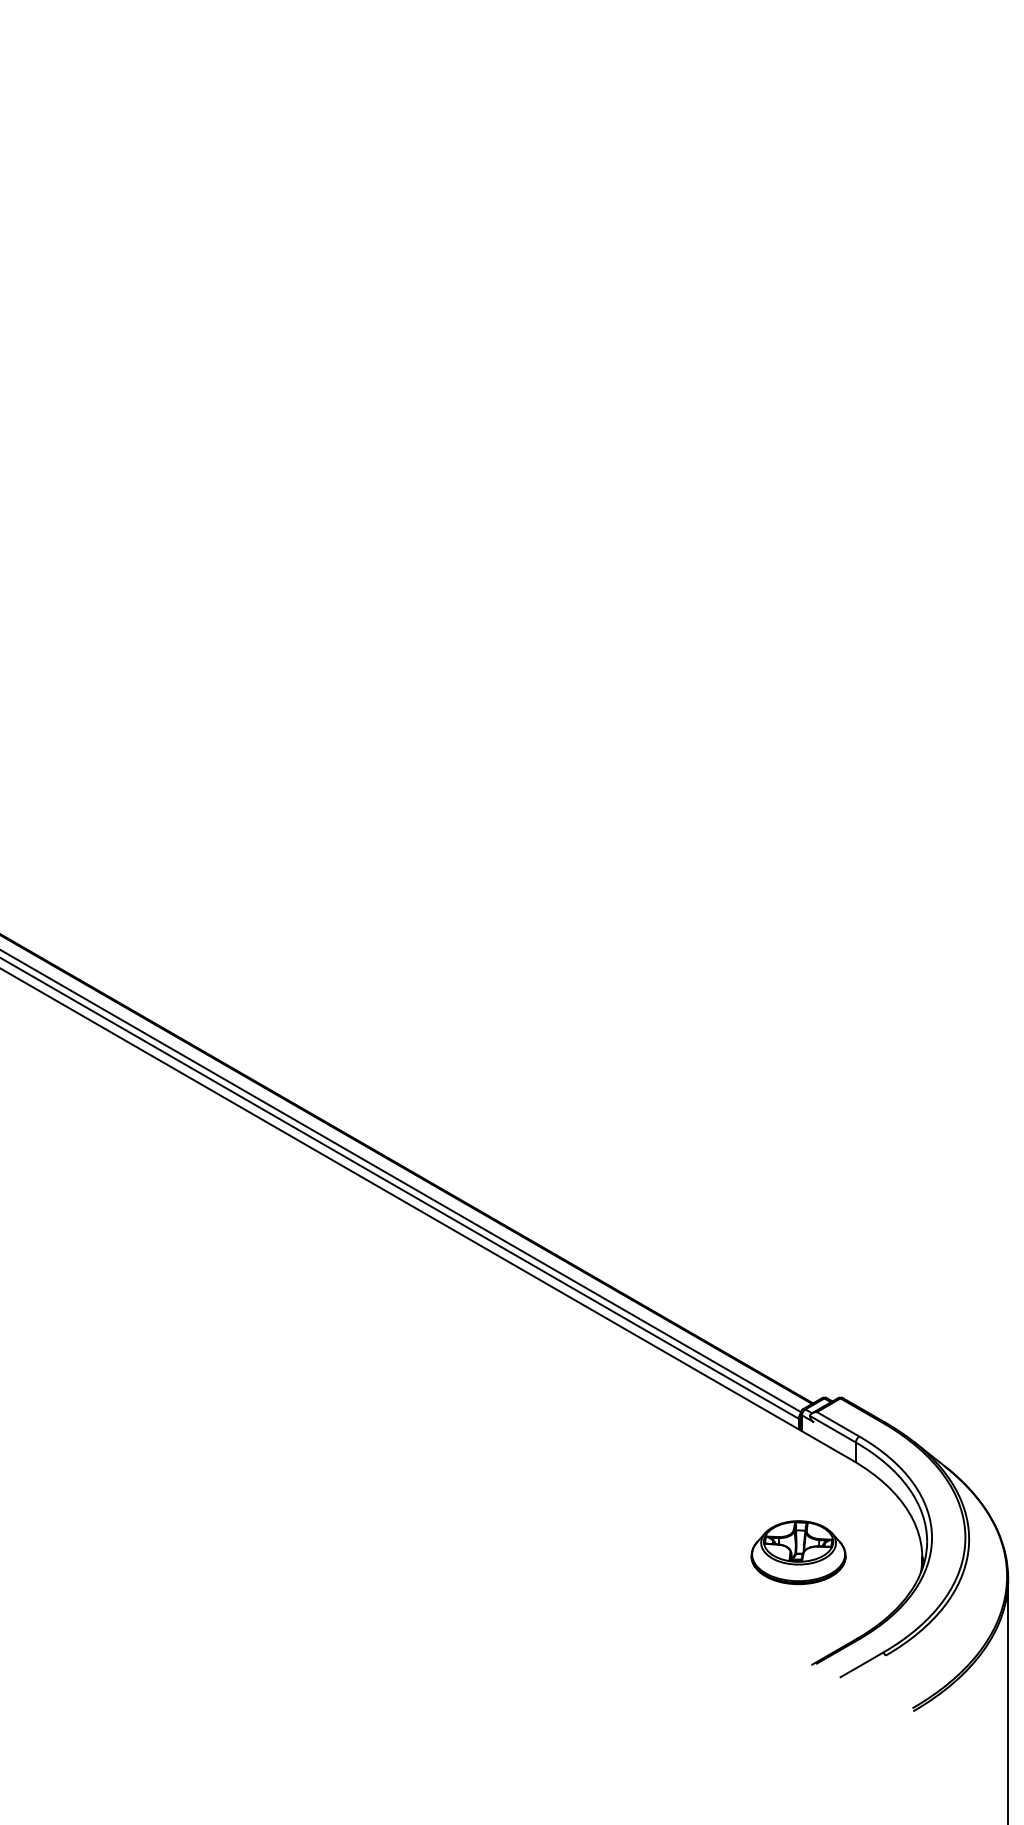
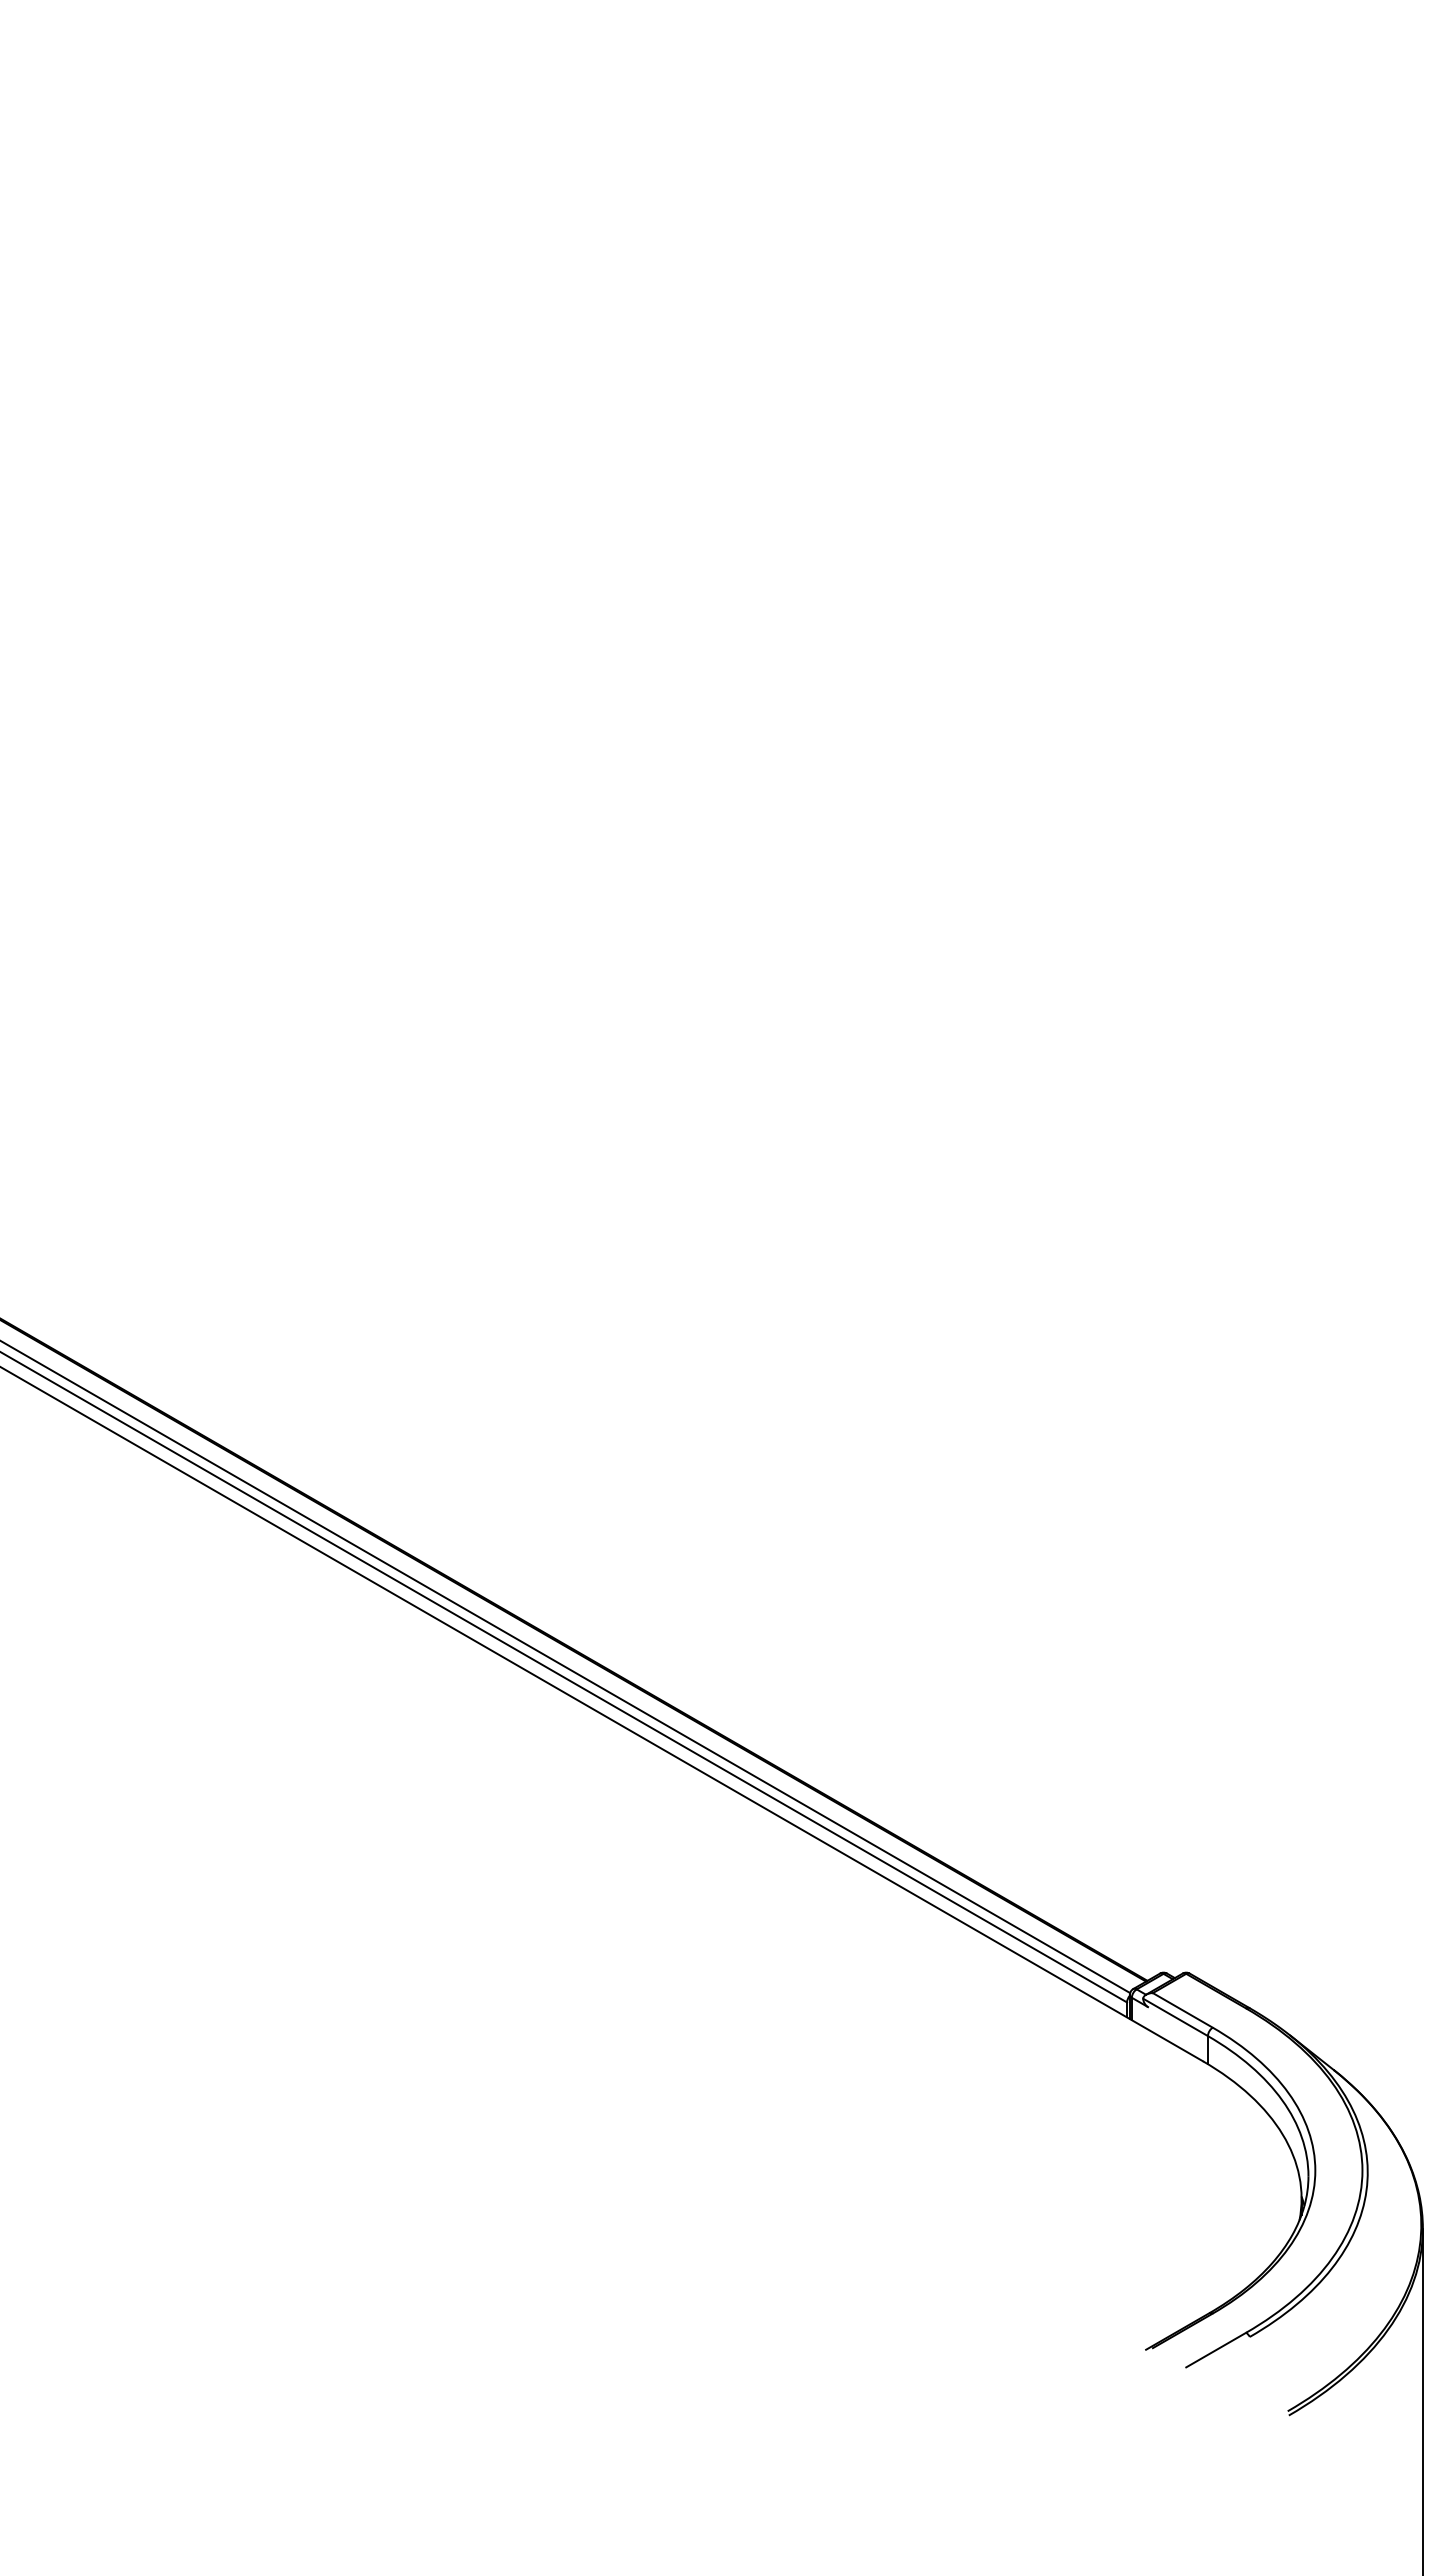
part: (798, 1552) -> (1126, 2191), removed

